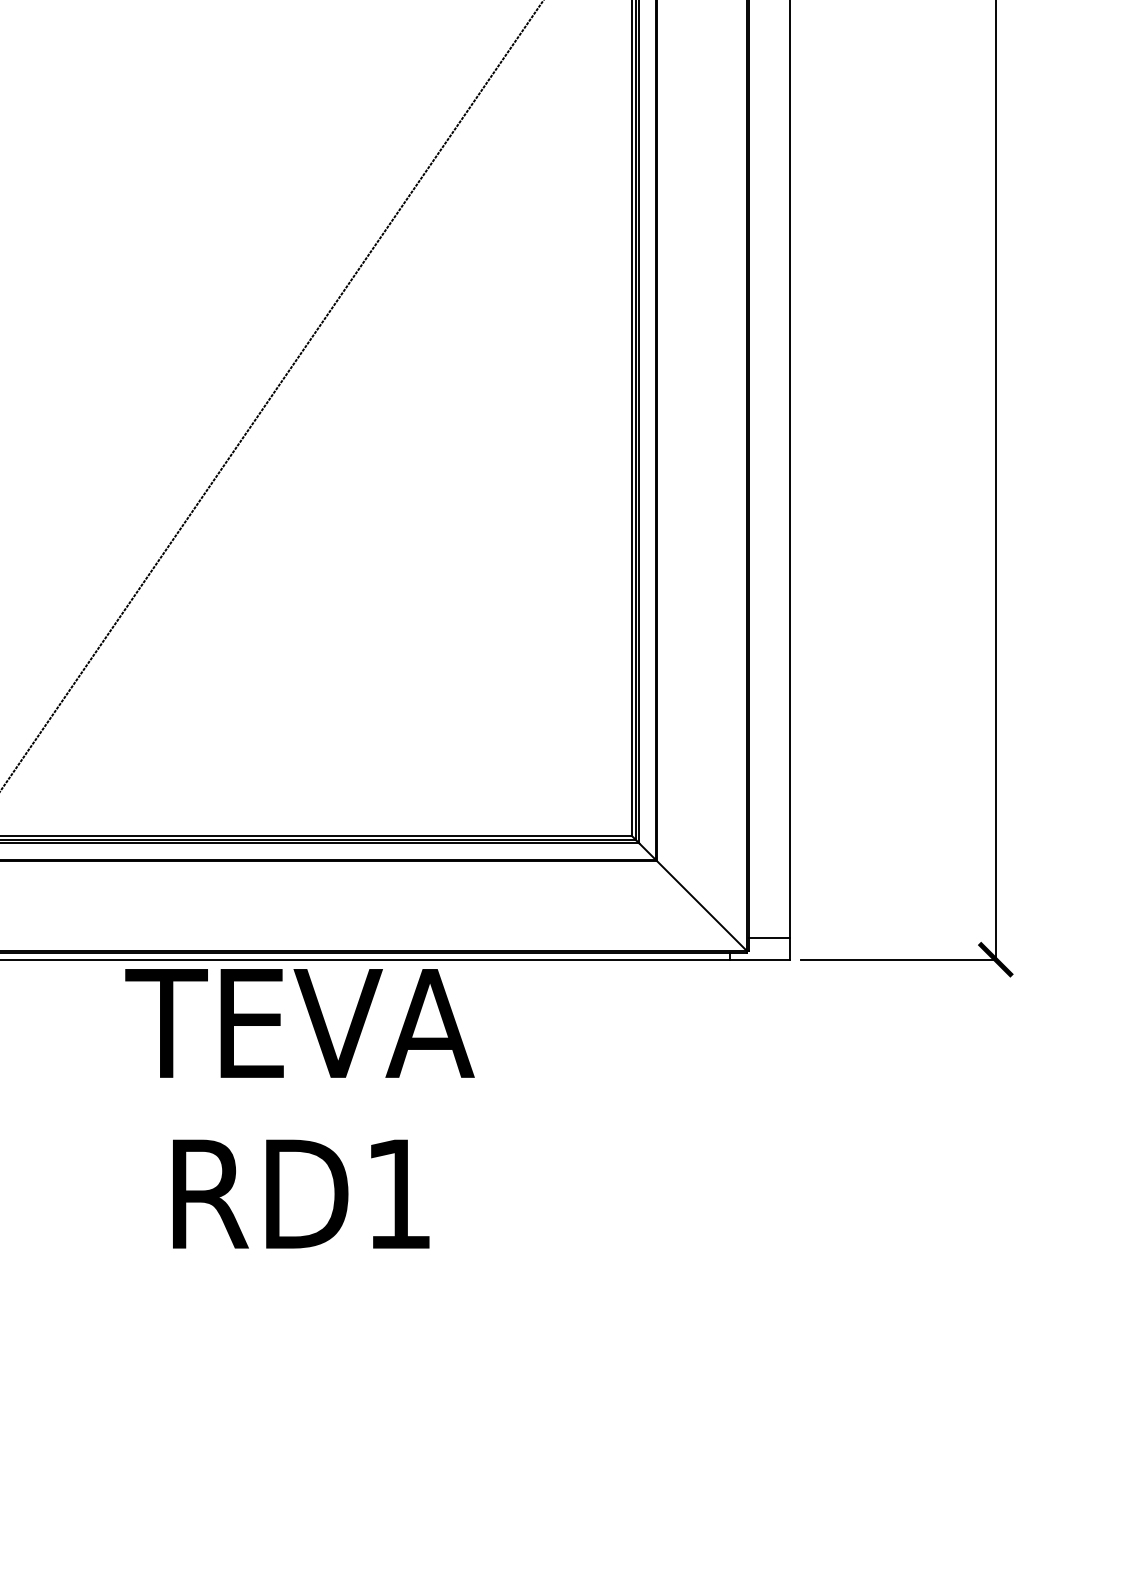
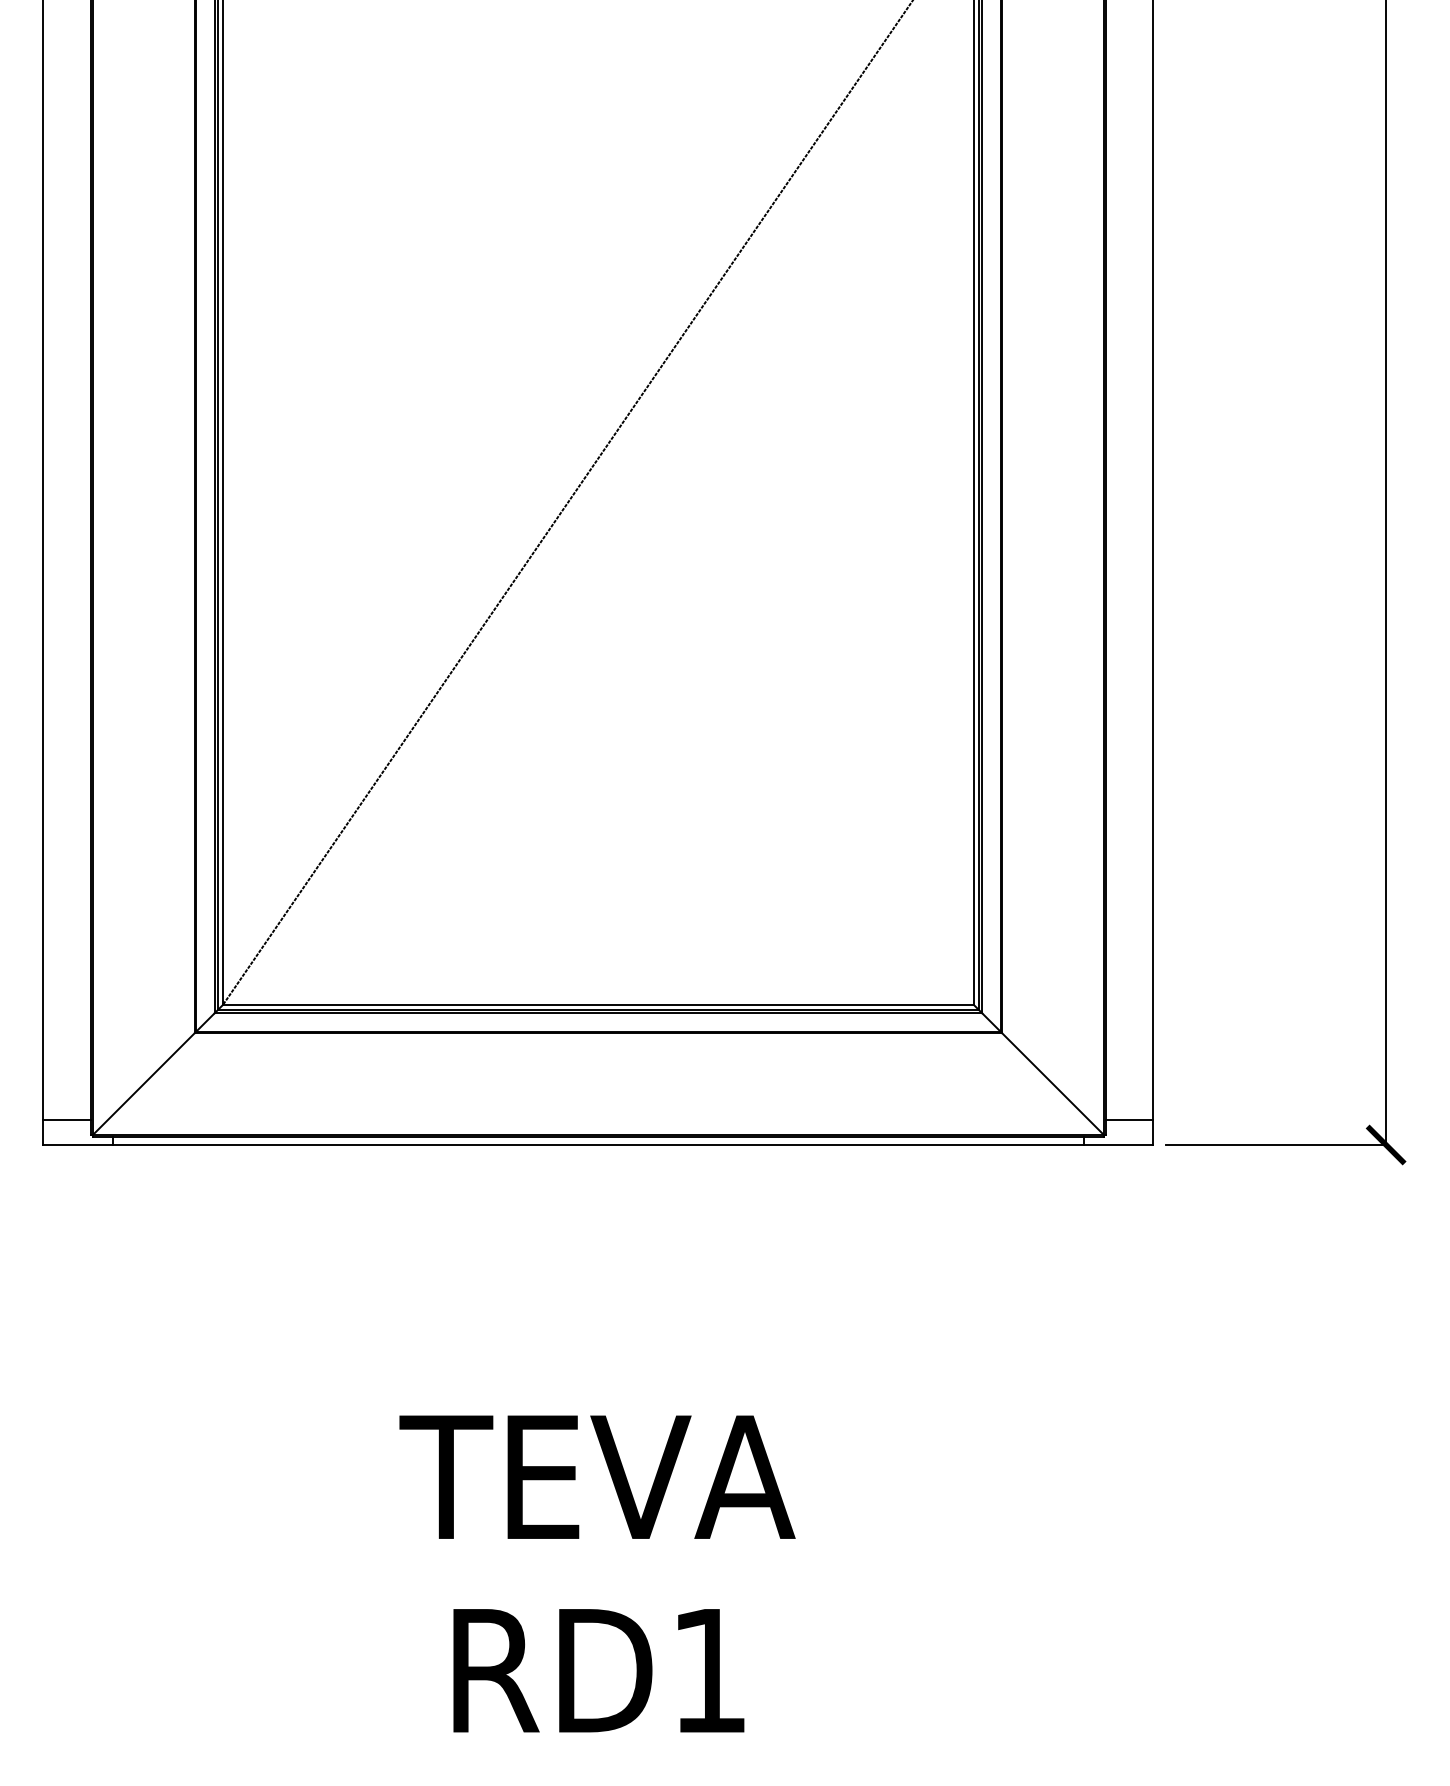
text: (299, 1108) -> (597, 1573), moved

